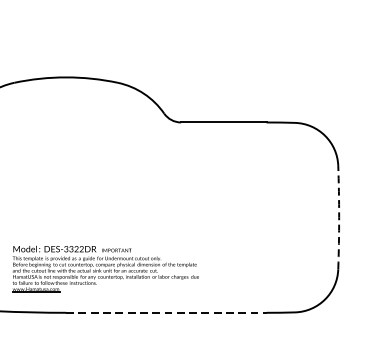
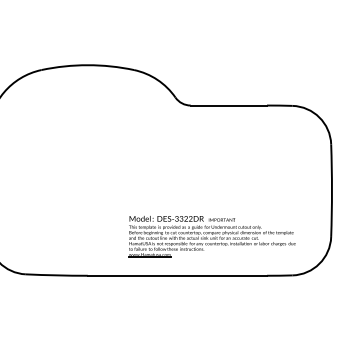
arc: (338, 217) -> (331, 190), dashed -> solid
part: (104, 268) -> (211, 236), moved
line: (166, 312) -> (177, 275), dashed -> solid

